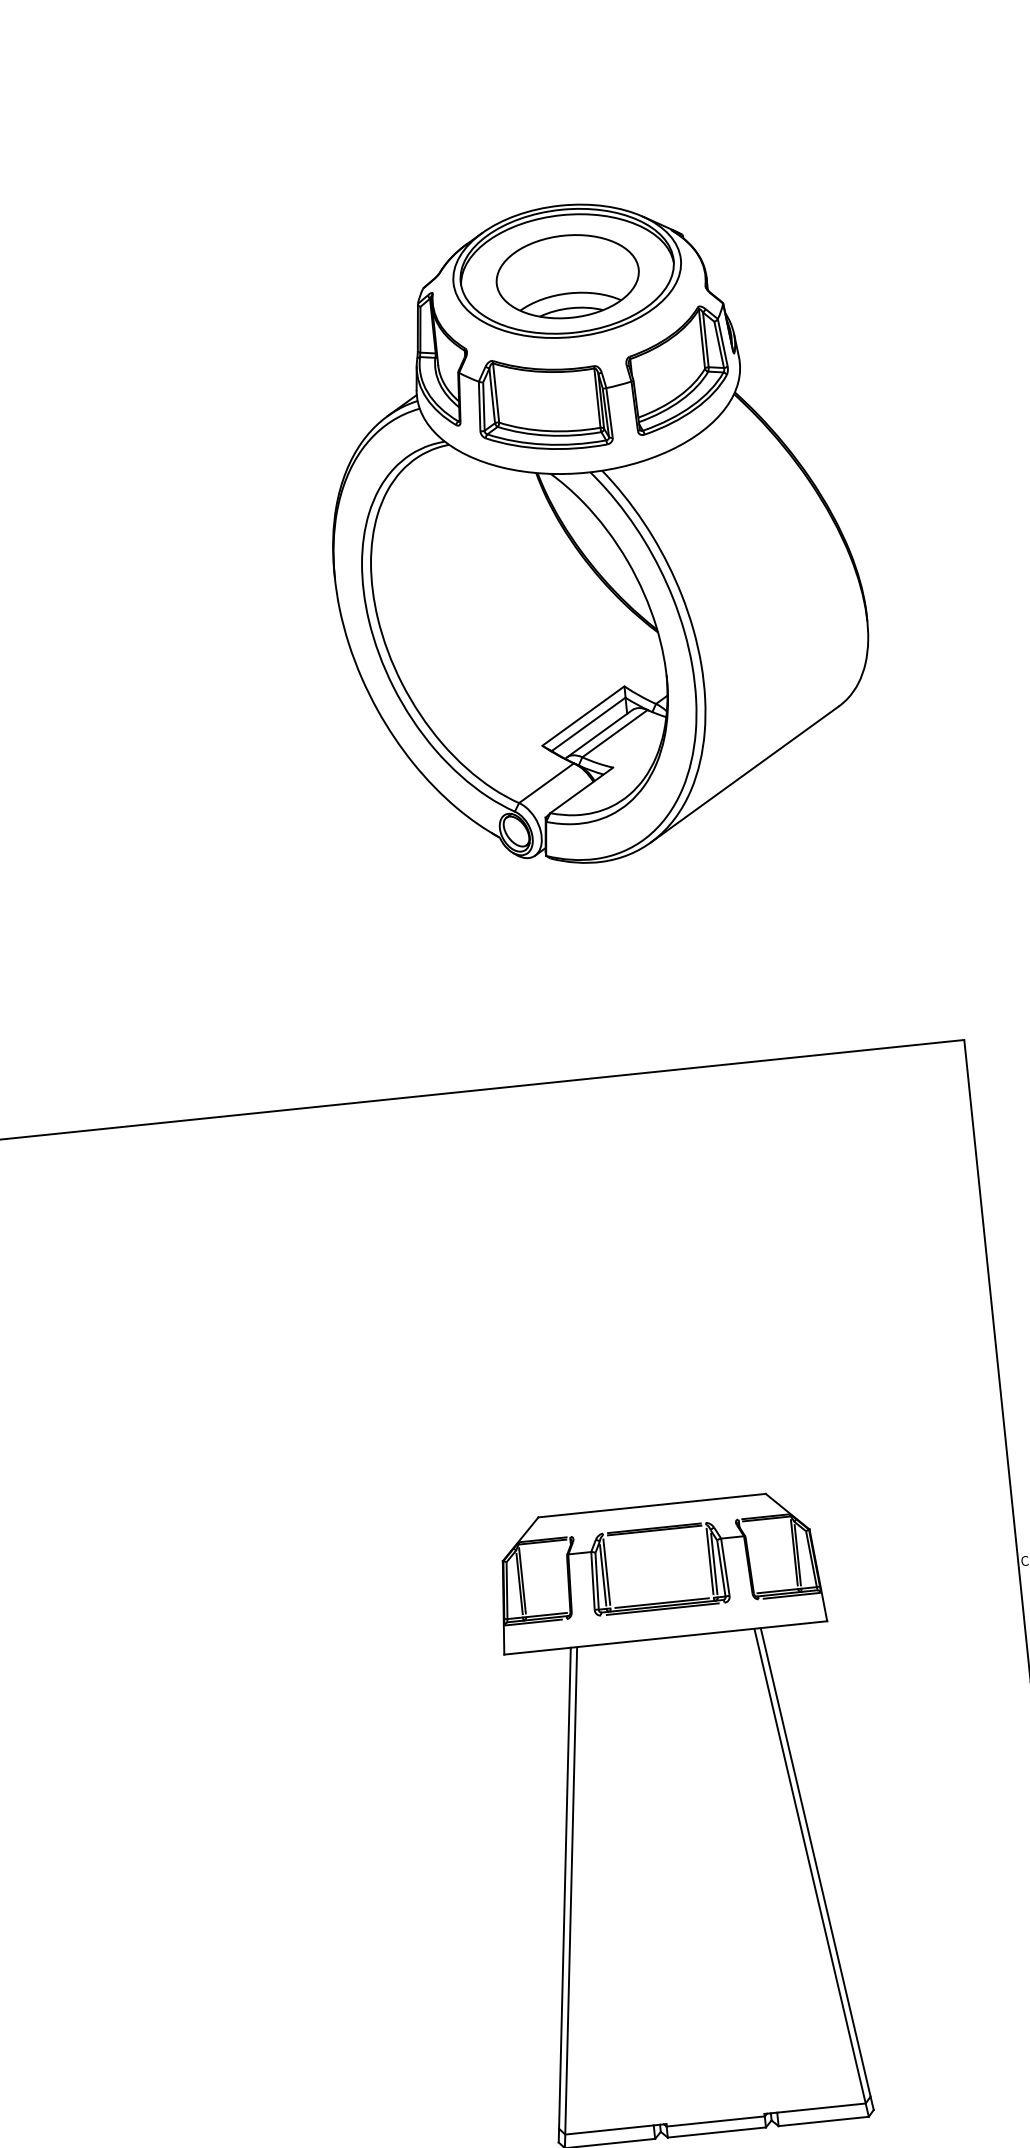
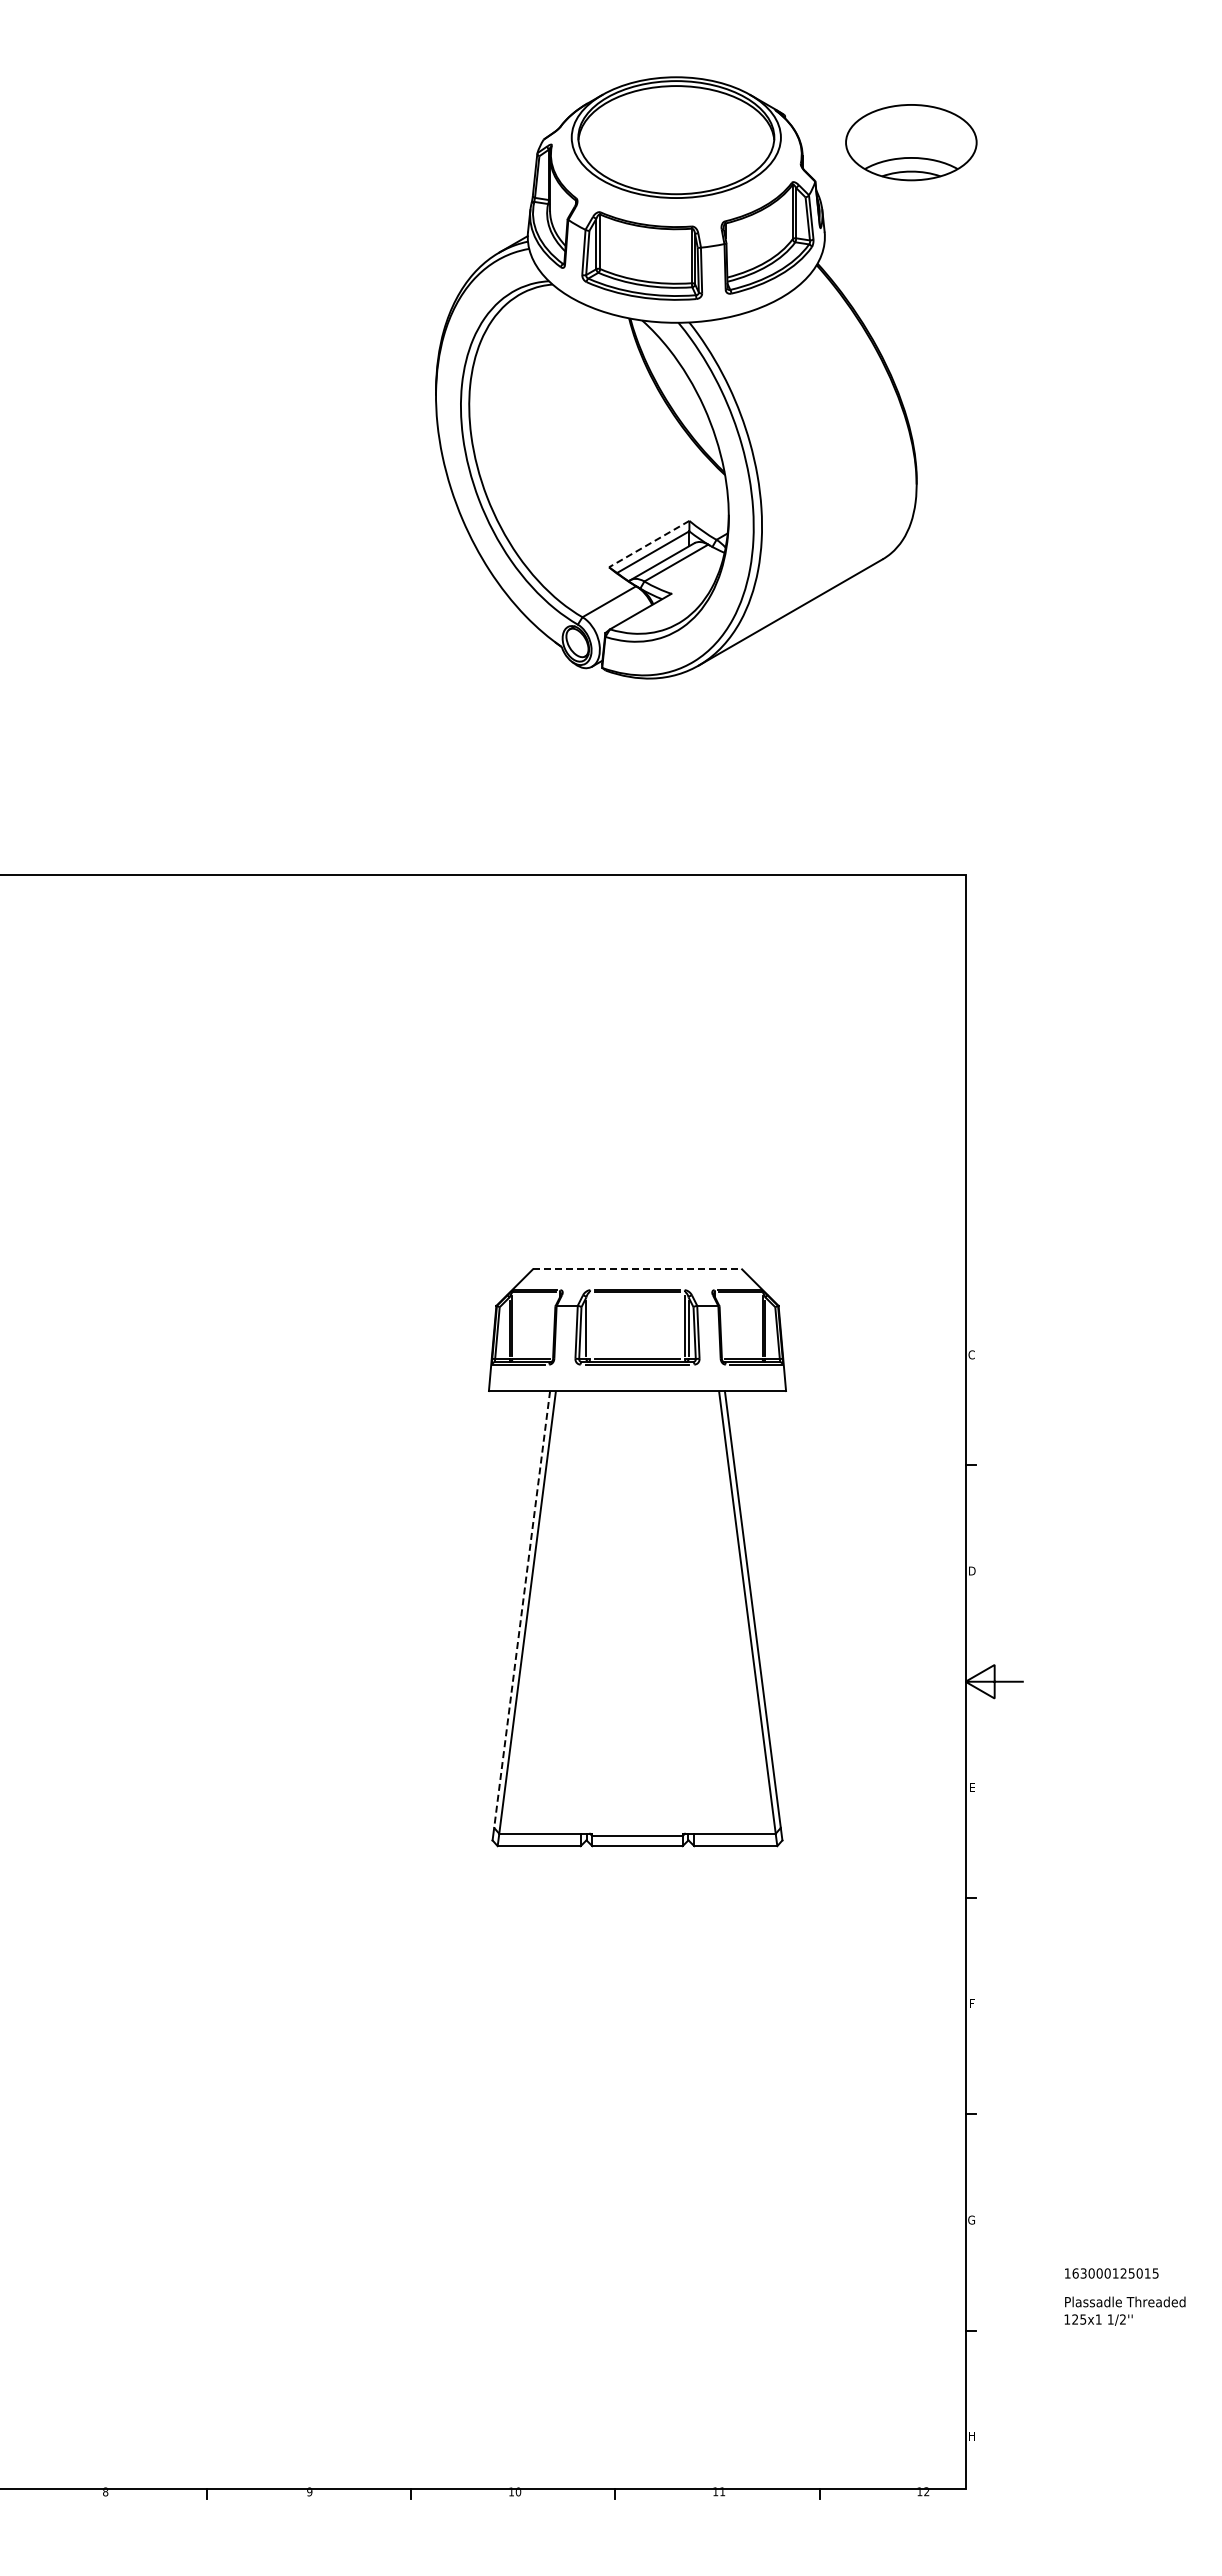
part: (567, 276) -> (911, 142), moved
line: (582, 716) -> (648, 544), solid -> dashed
line: (652, 1505) -> (637, 1269), solid -> dashed
line: (607, 1571) -> (590, 1325), removed
line: (565, 1889) -> (522, 1610), solid -> dashed

